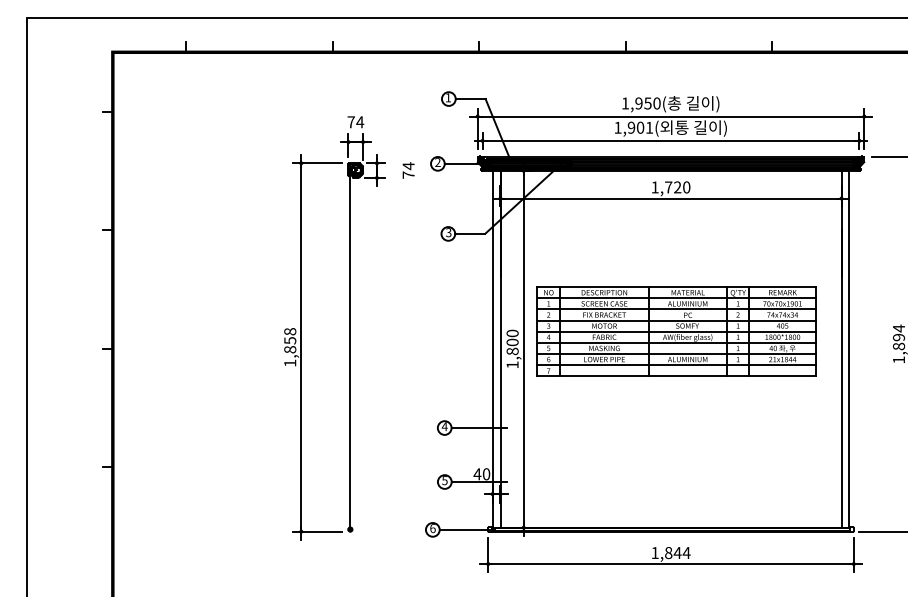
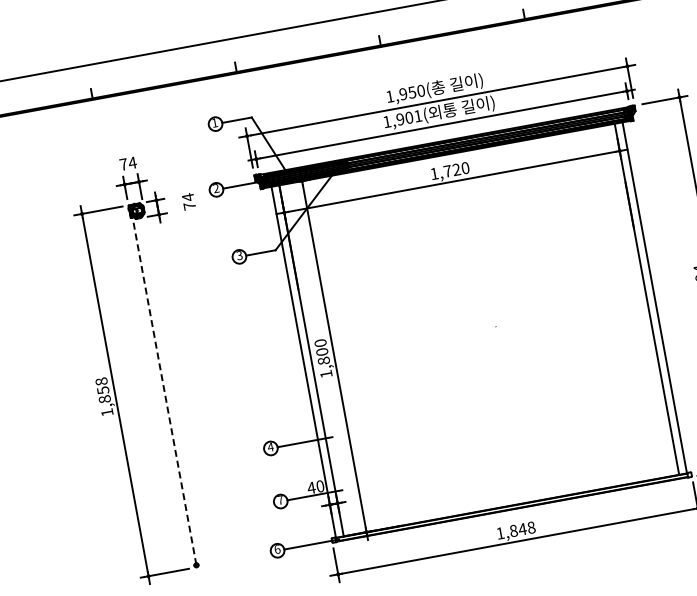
part: (676, 331) -> (481, 311), removed
line: (350, 350) -> (164, 389), solid -> dashed
text: (444, 480) -> (280, 500), 5 -> 7
text: (686, 553) -> (531, 528), 1,844 -> 1,848

